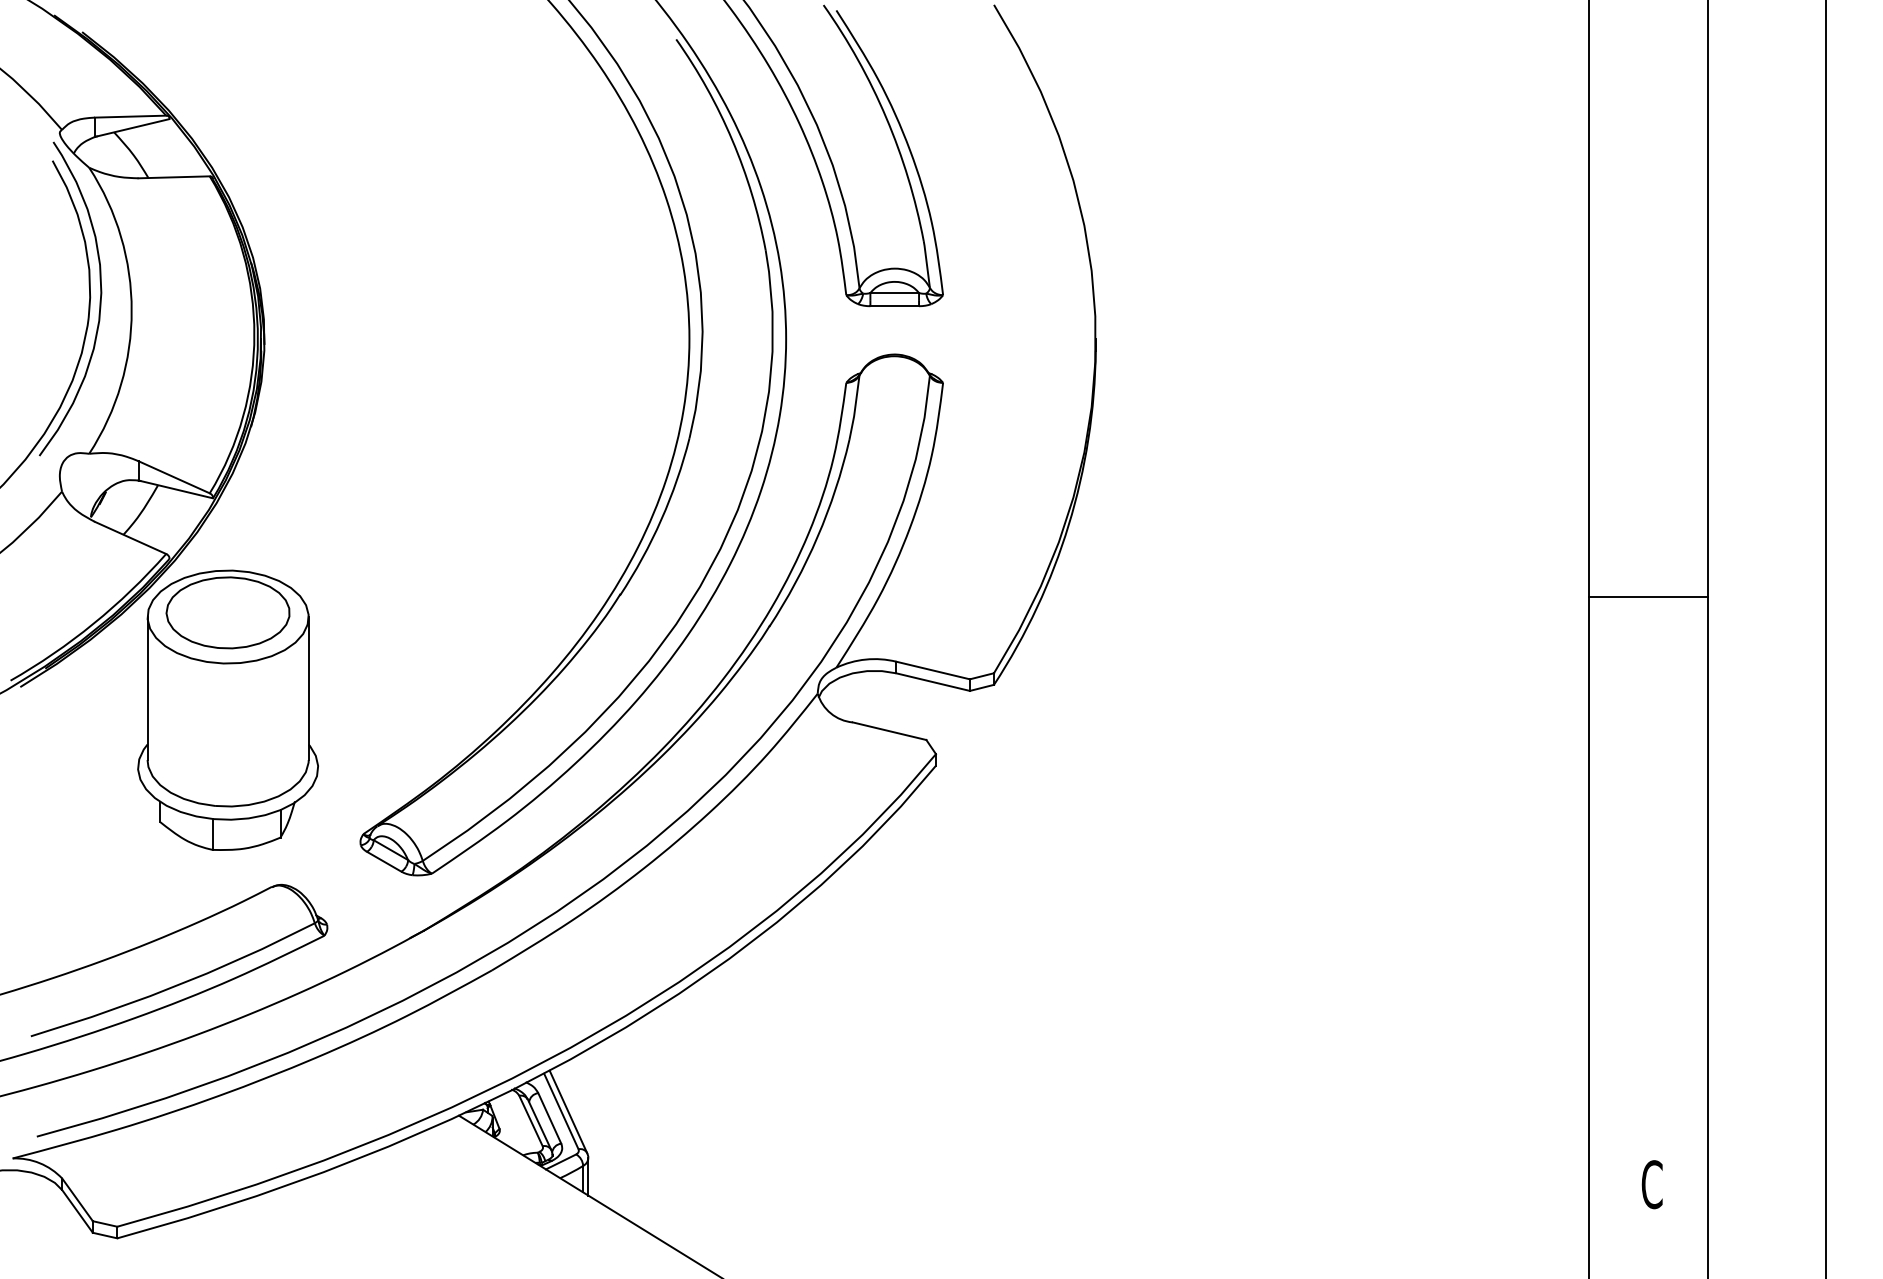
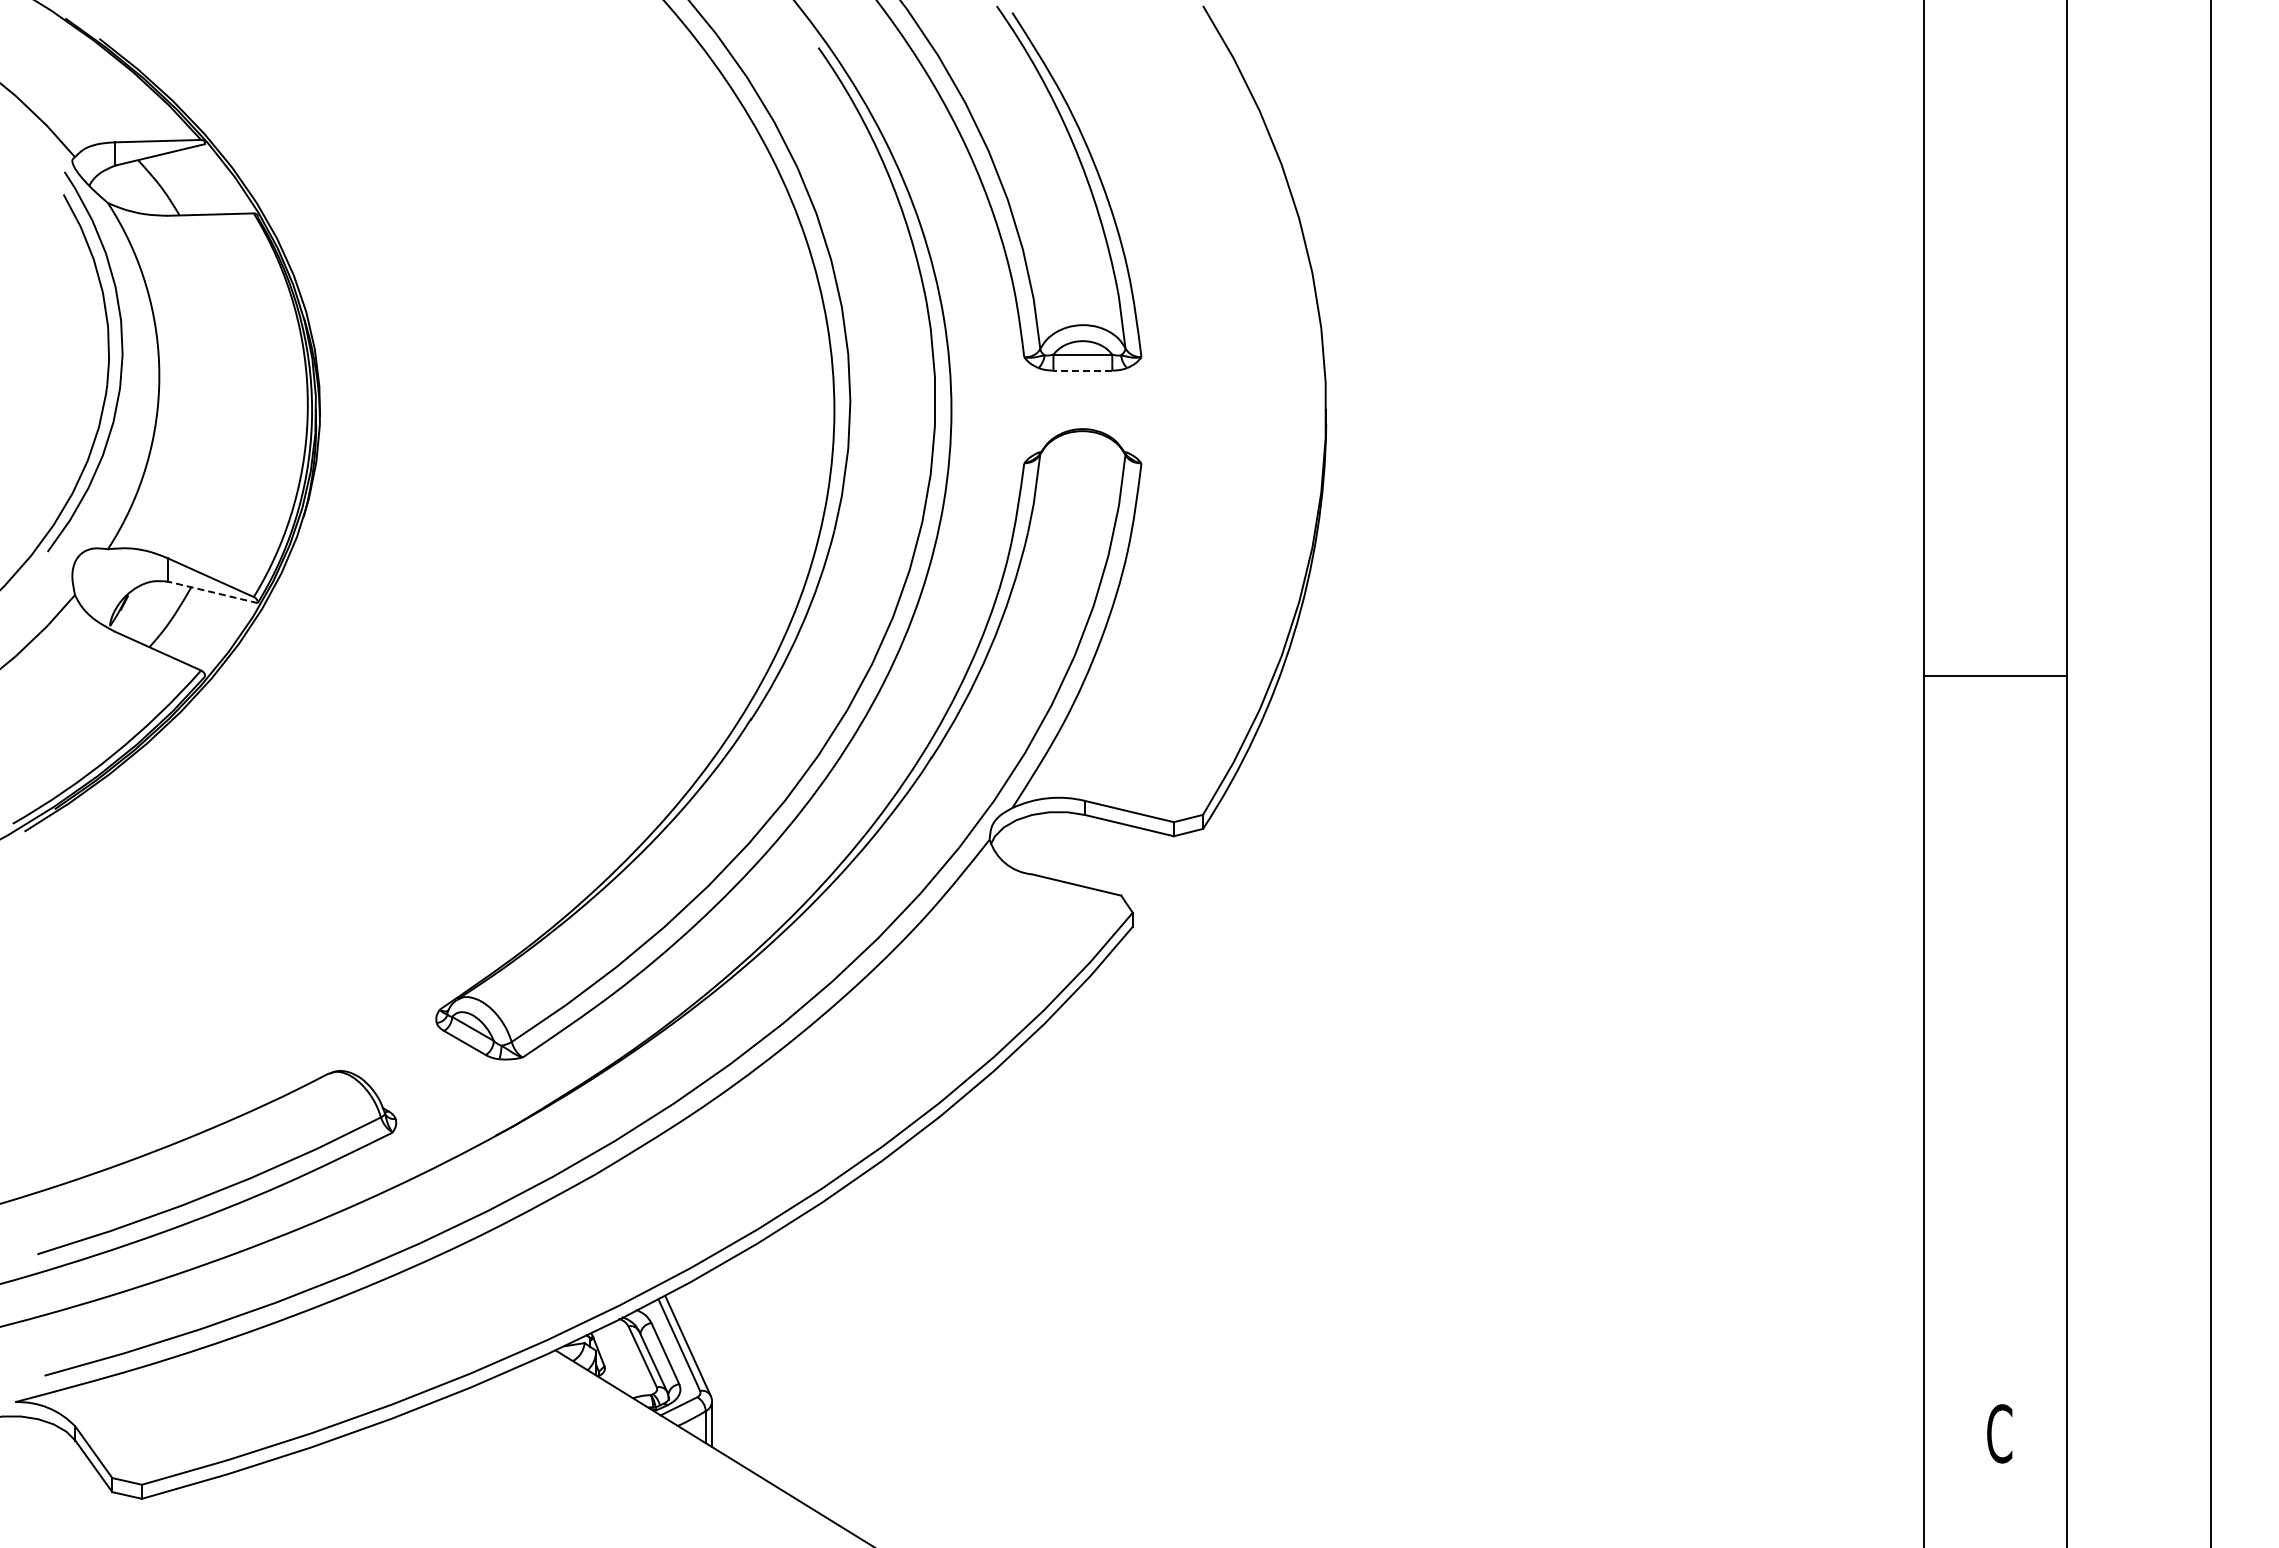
line: (894, 306) -> (1082, 370), solid -> dashed
line: (176, 489) -> (213, 592), solid -> dashed
line: (1648, 597) -> (1995, 676), moved
part: (227, 710) -> (275, 859), removed

